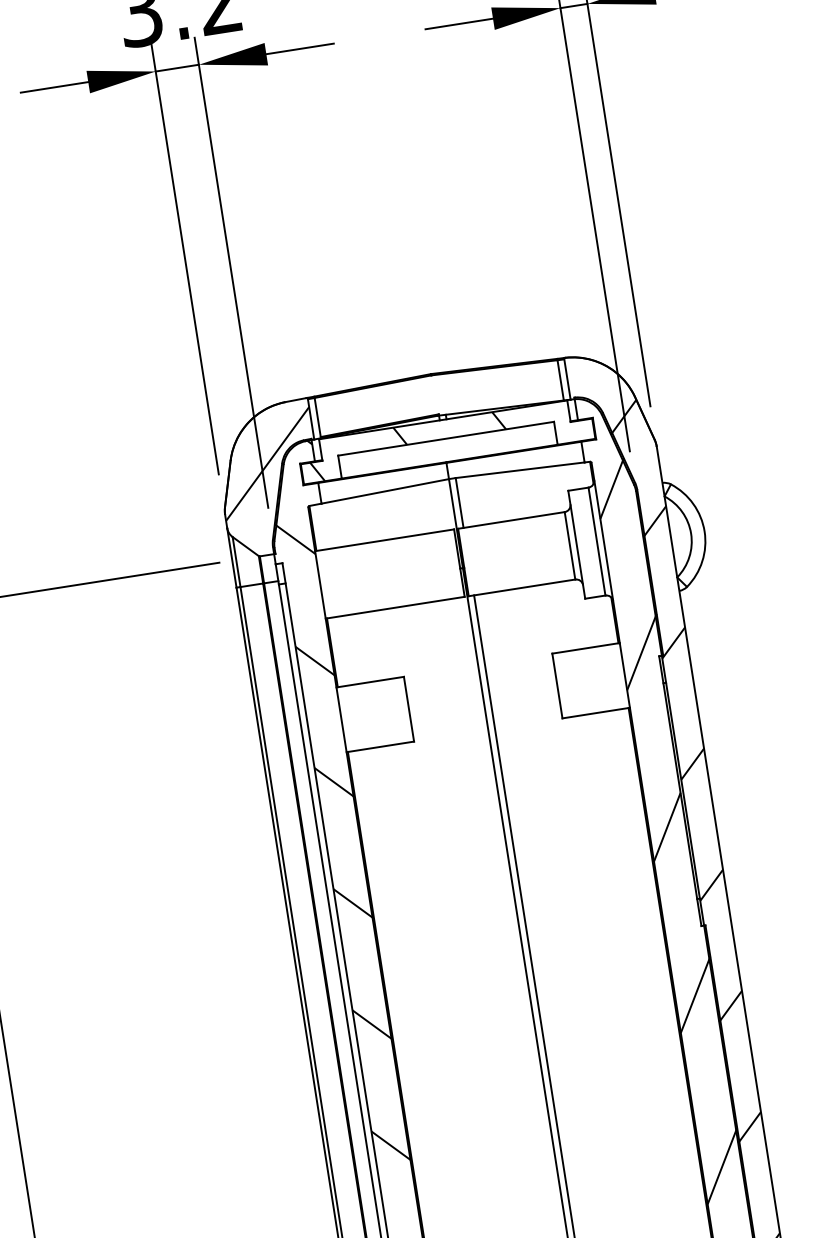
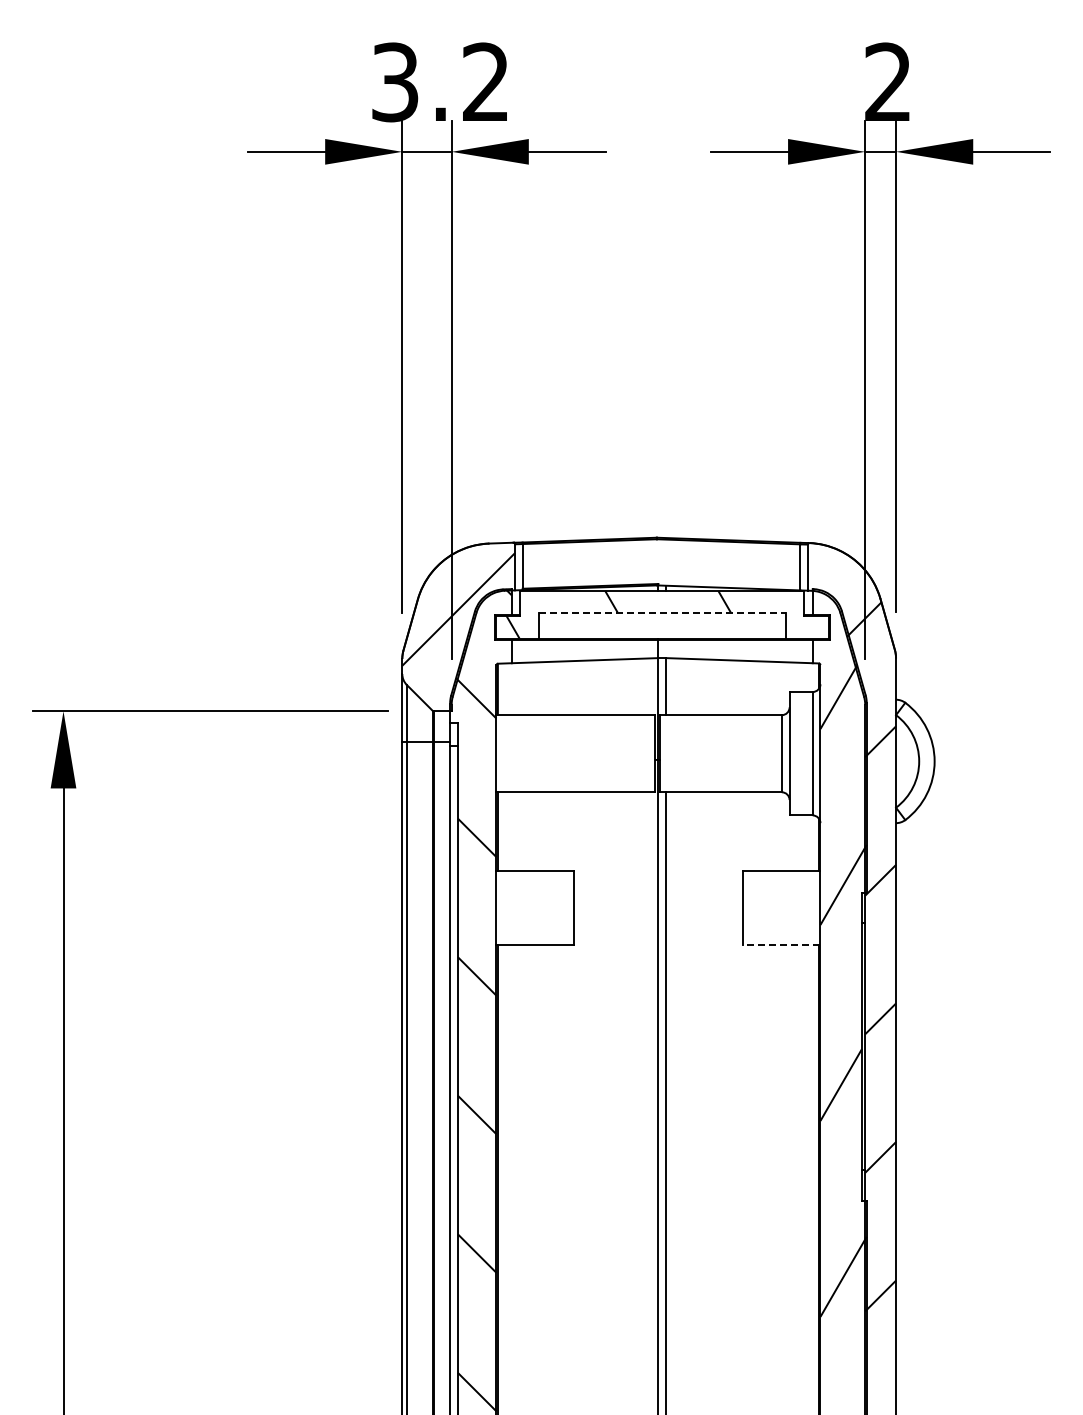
line: (446, 438) -> (662, 612), solid -> dashed
line: (595, 713) -> (781, 945), solid -> dashed

